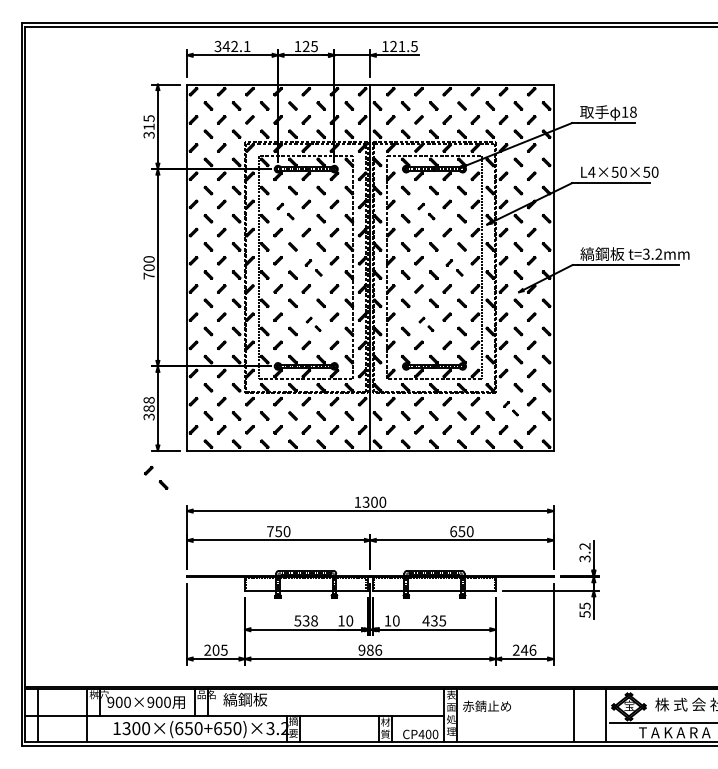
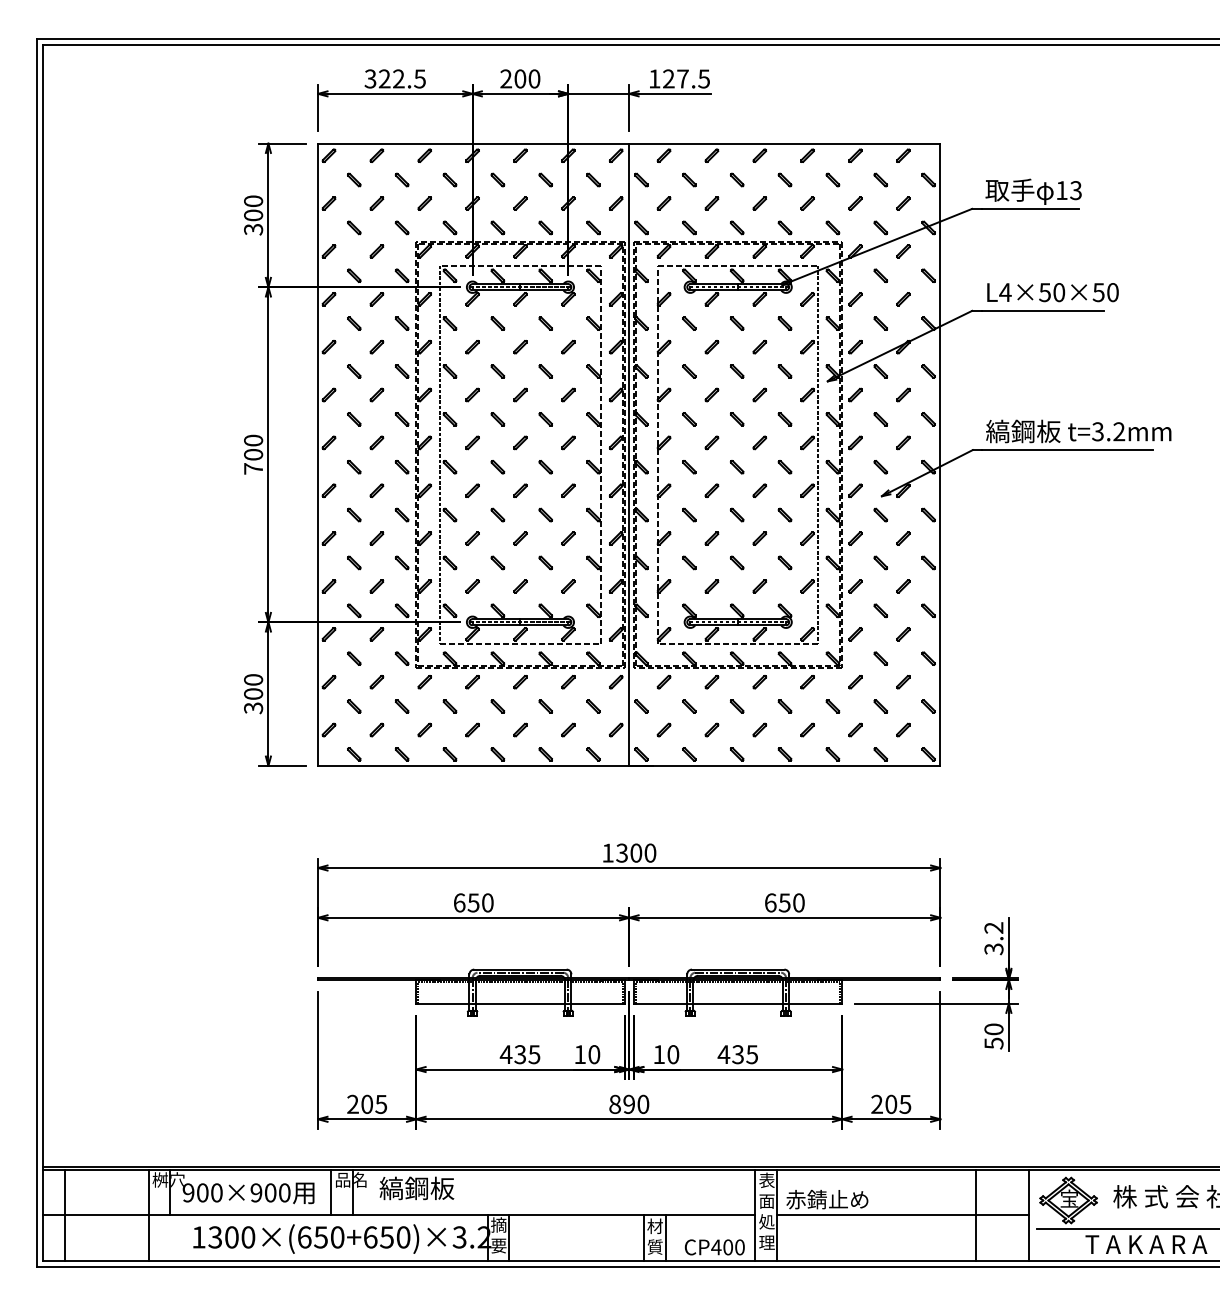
text: (236, 46) -> (401, 78), 342.1 -> 322.5
text: (305, 46) -> (519, 78), 125 -> 200
text: (401, 46) -> (682, 78), 121.5 -> 127.5
text: (633, 111) -> (1076, 189), 18 -> 13
text: (148, 122) -> (252, 207), 315 -> 300
part: (285, 211) -> (485, 359), size x1.43
part: (426, 211) -> (724, 359), size x1.43
part: (313, 267) -> (532, 454), size x1.43
part: (454, 267) -> (772, 454), size x1.43
part: (313, 324) -> (532, 551), size x1.67
part: (426, 324) -> (724, 551), size x1.67
text: (149, 404) -> (254, 686), 388 -> 300
part: (510, 408) -> (867, 693), size x1.67
part: (156, 477) -> (266, 810), removed
text: (270, 531) -> (459, 902), 750 -> 650
text: (584, 605) -> (993, 1028), 55 -> 50
text: (305, 620) -> (519, 1053), 538 -> 435
text: (370, 649) -> (629, 1103), 986 -> 890
text: (528, 649) -> (897, 1103), 246 -> 205
line: (531, 715) -> (902, 1215), added

